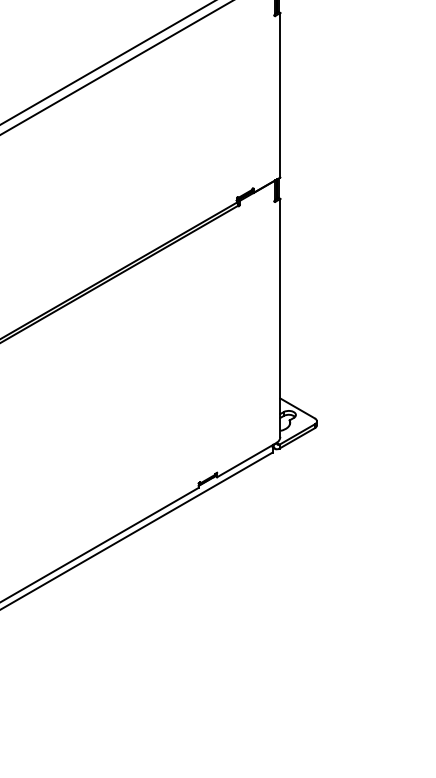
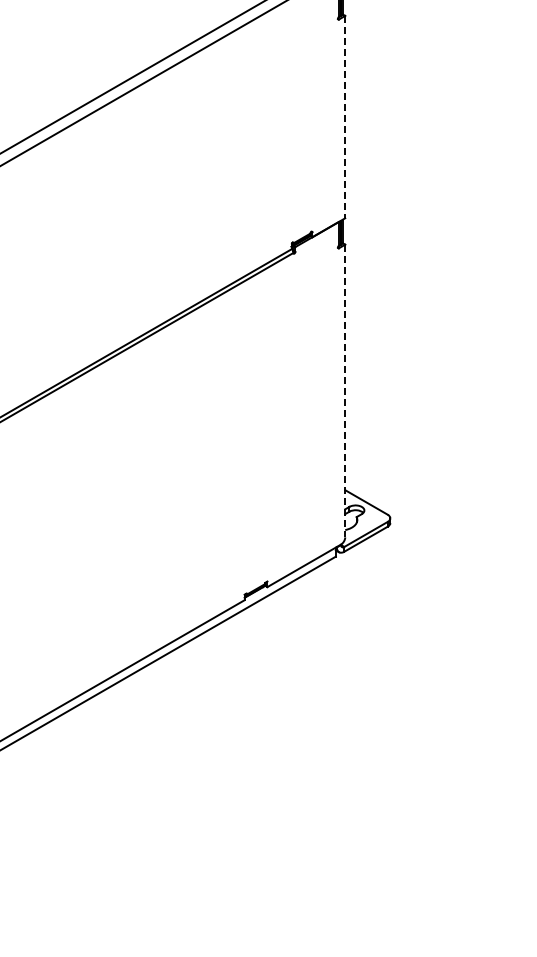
line: (280, 95) -> (345, 117), solid -> dashed
line: (280, 318) -> (345, 391), solid -> dashed

